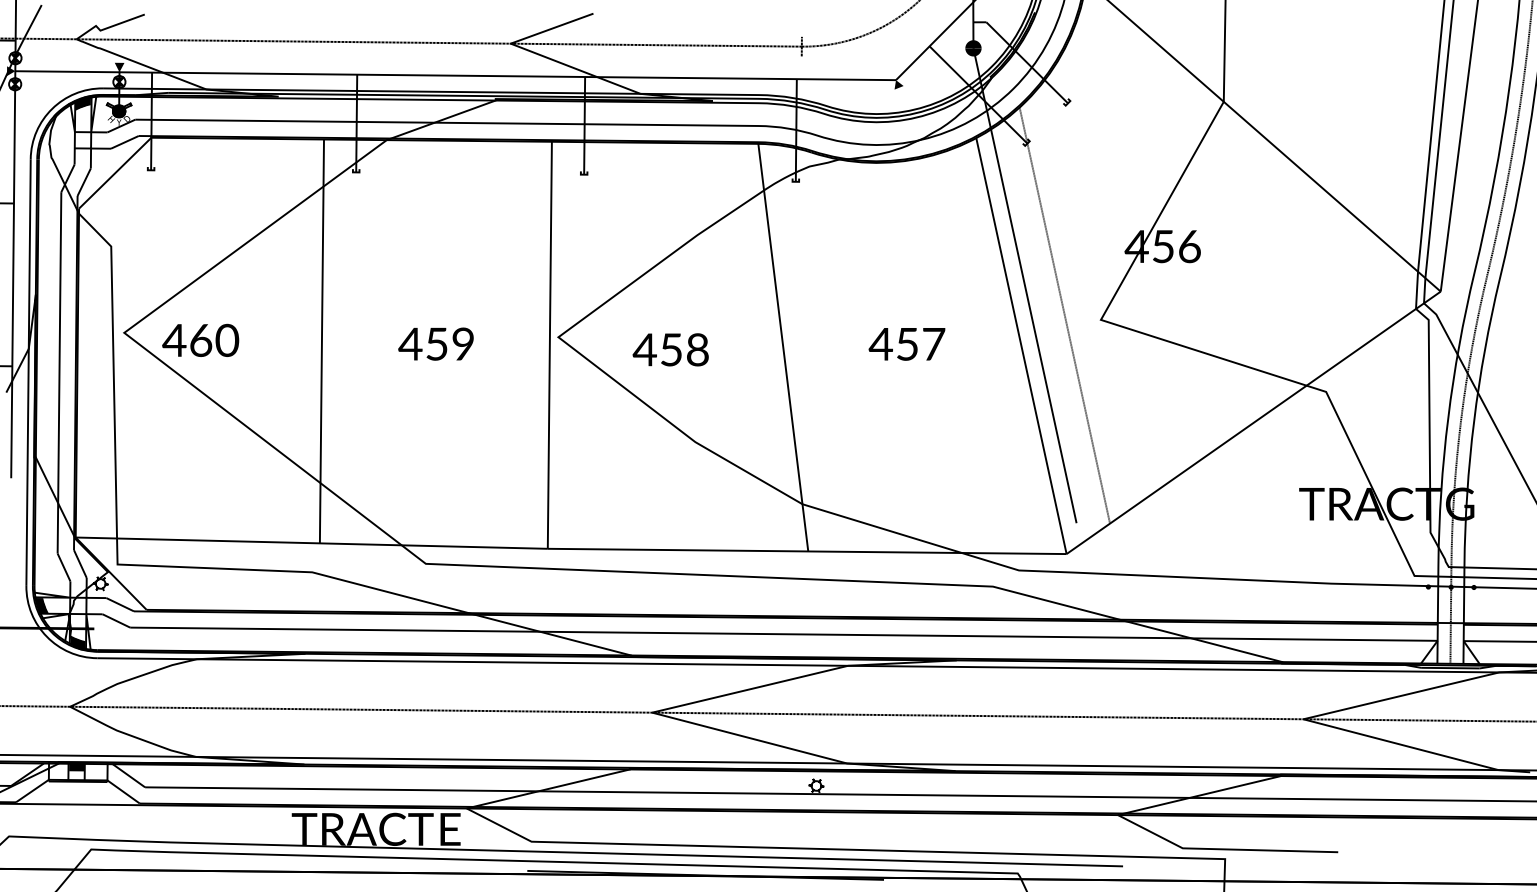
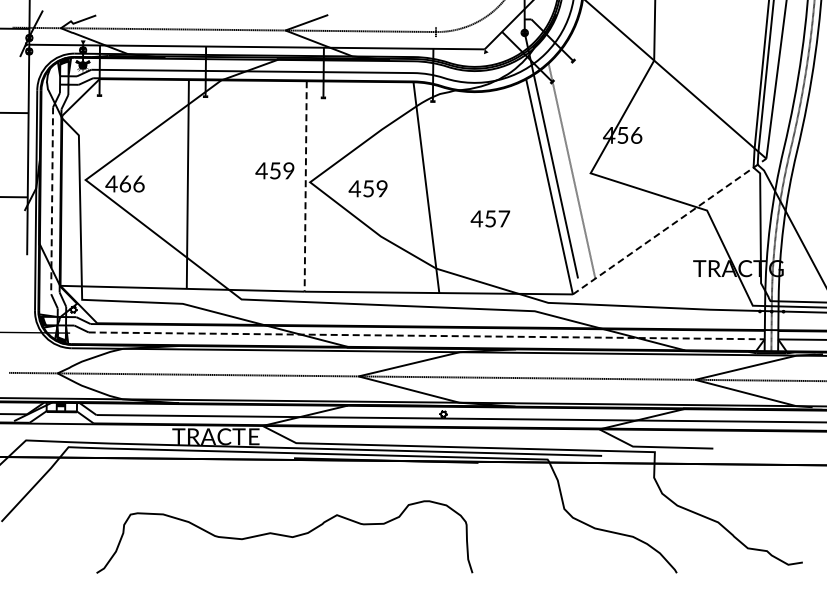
text: (226, 339) -> (138, 183), 460 -> 466
text: (435, 343) -> (274, 170), moved
text: (907, 343) -> (490, 218), moved
line: (549, 345) -> (305, 186), solid -> dashed
text: (696, 351) -> (381, 189), 458 -> 459
line: (60, 374) -> (52, 201), solid -> dashed
line: (1255, 422) -> (670, 226), solid -> dashed
line: (785, 633) -> (427, 335), solid -> dashed

